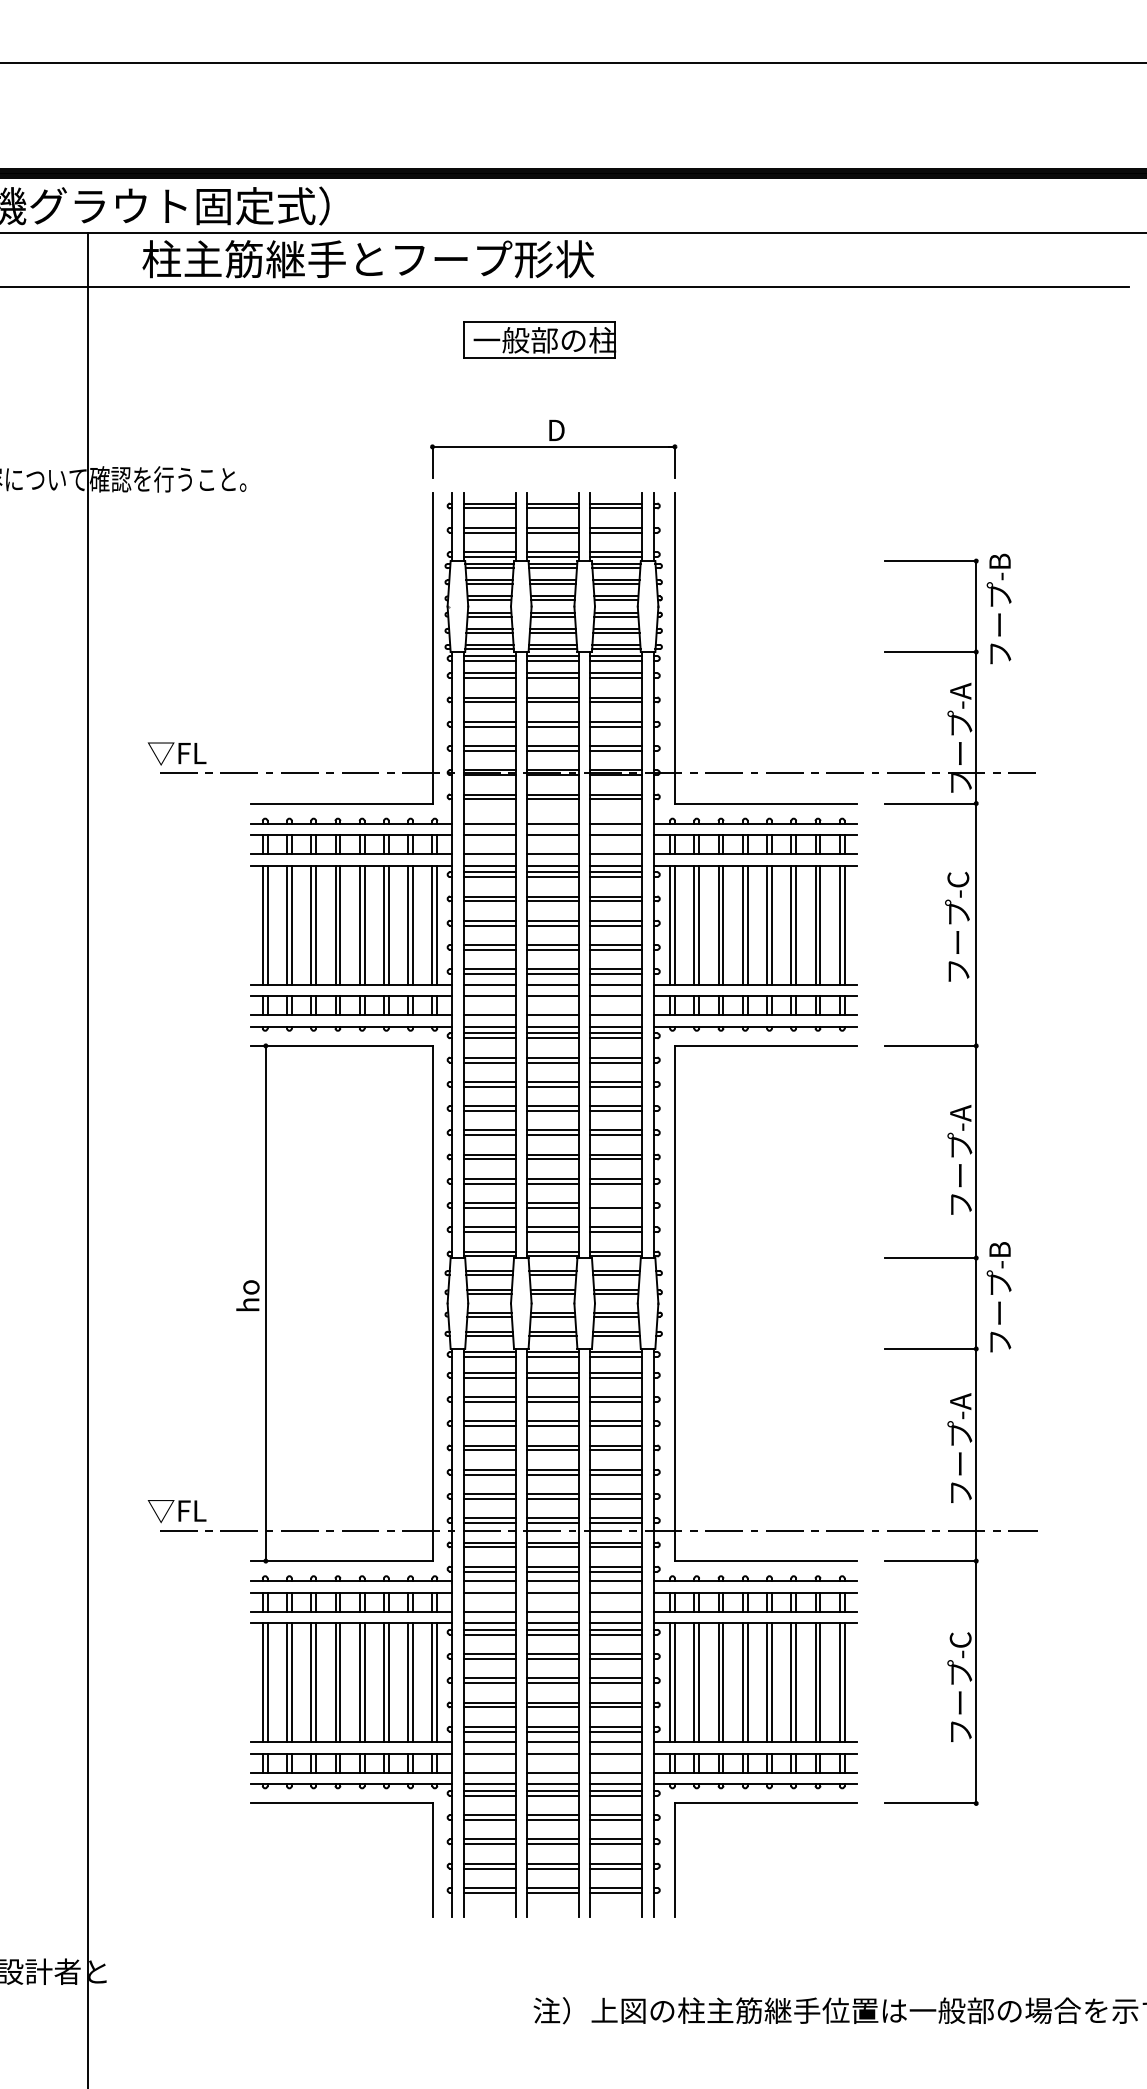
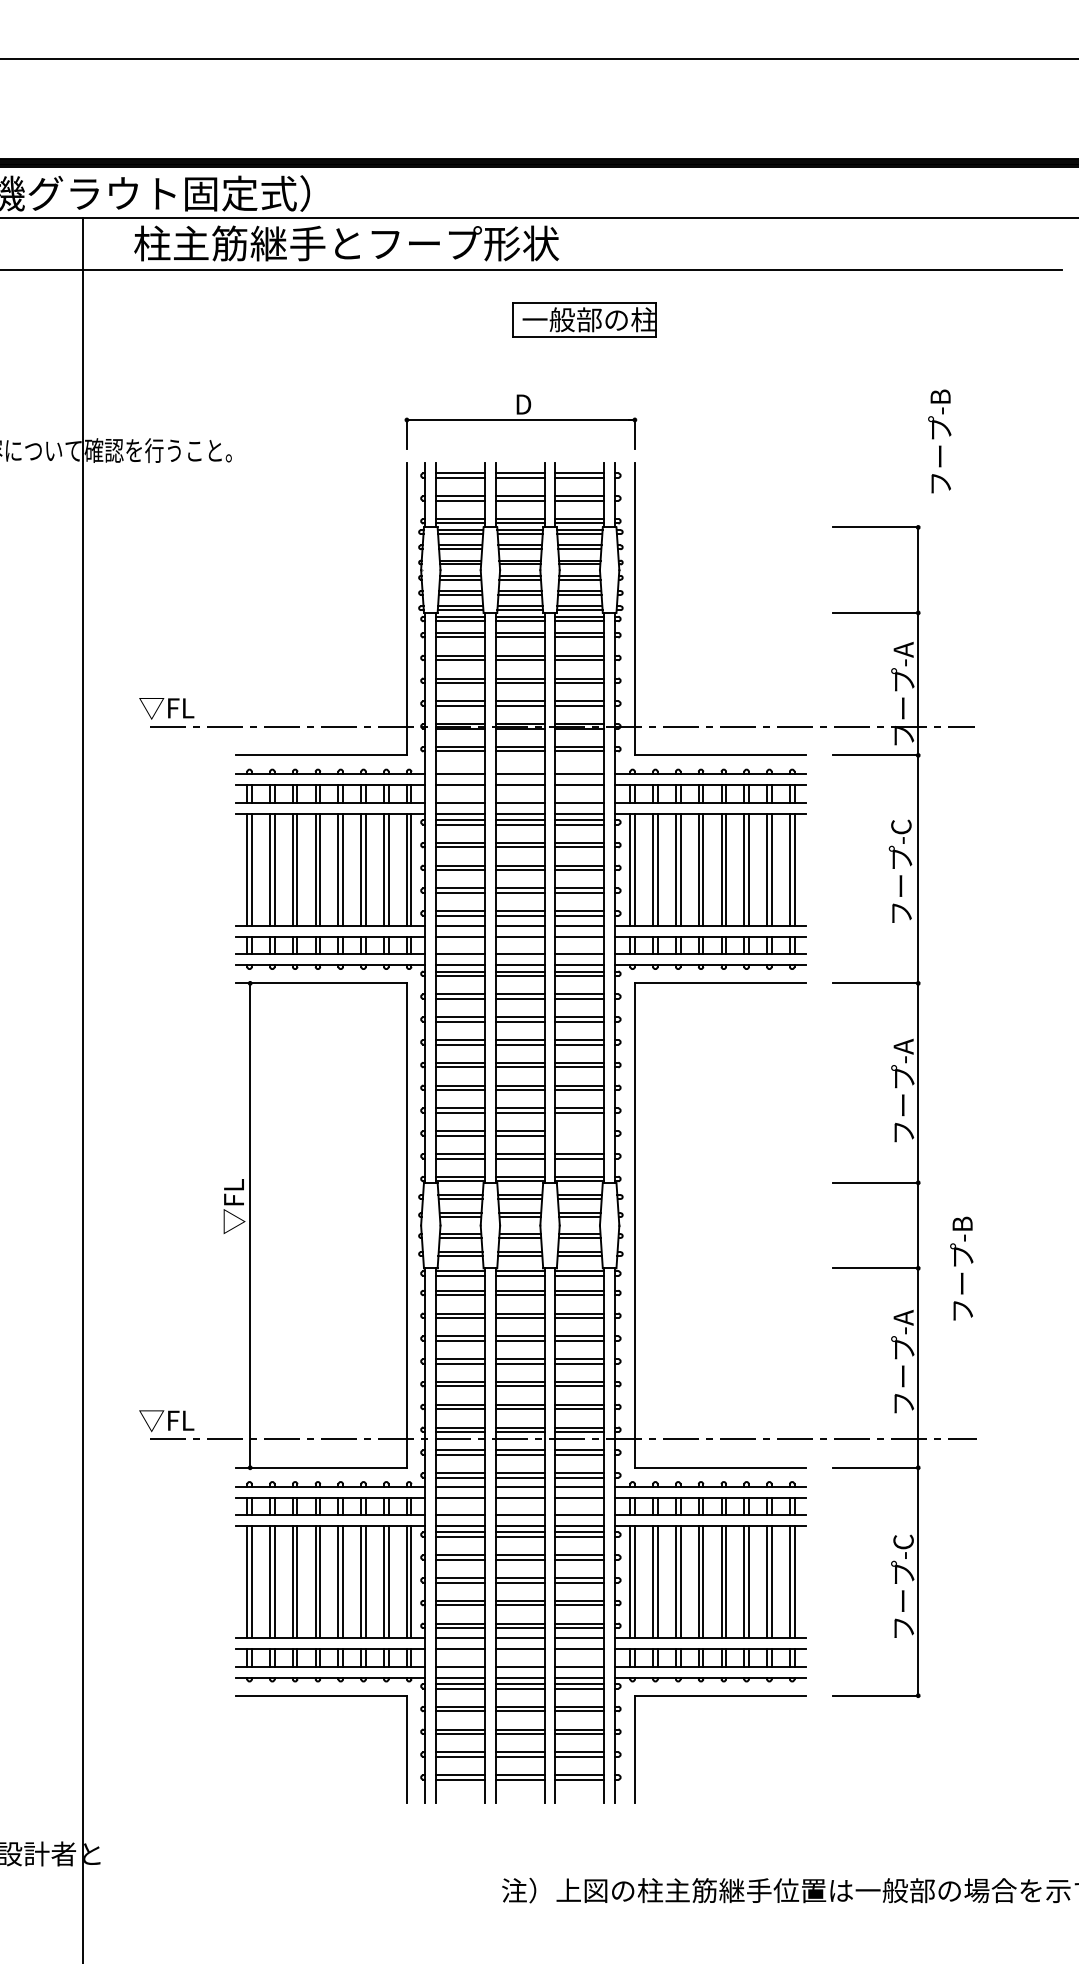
part: (539, 339) -> (584, 319), moved
text: (998, 609) -> (939, 441), moved
line: (616, 1207) -> (579, 1135), removed
text: (248, 1283) -> (233, 1206), ho -> ▽FL
text: (998, 1297) -> (961, 1268), moved

